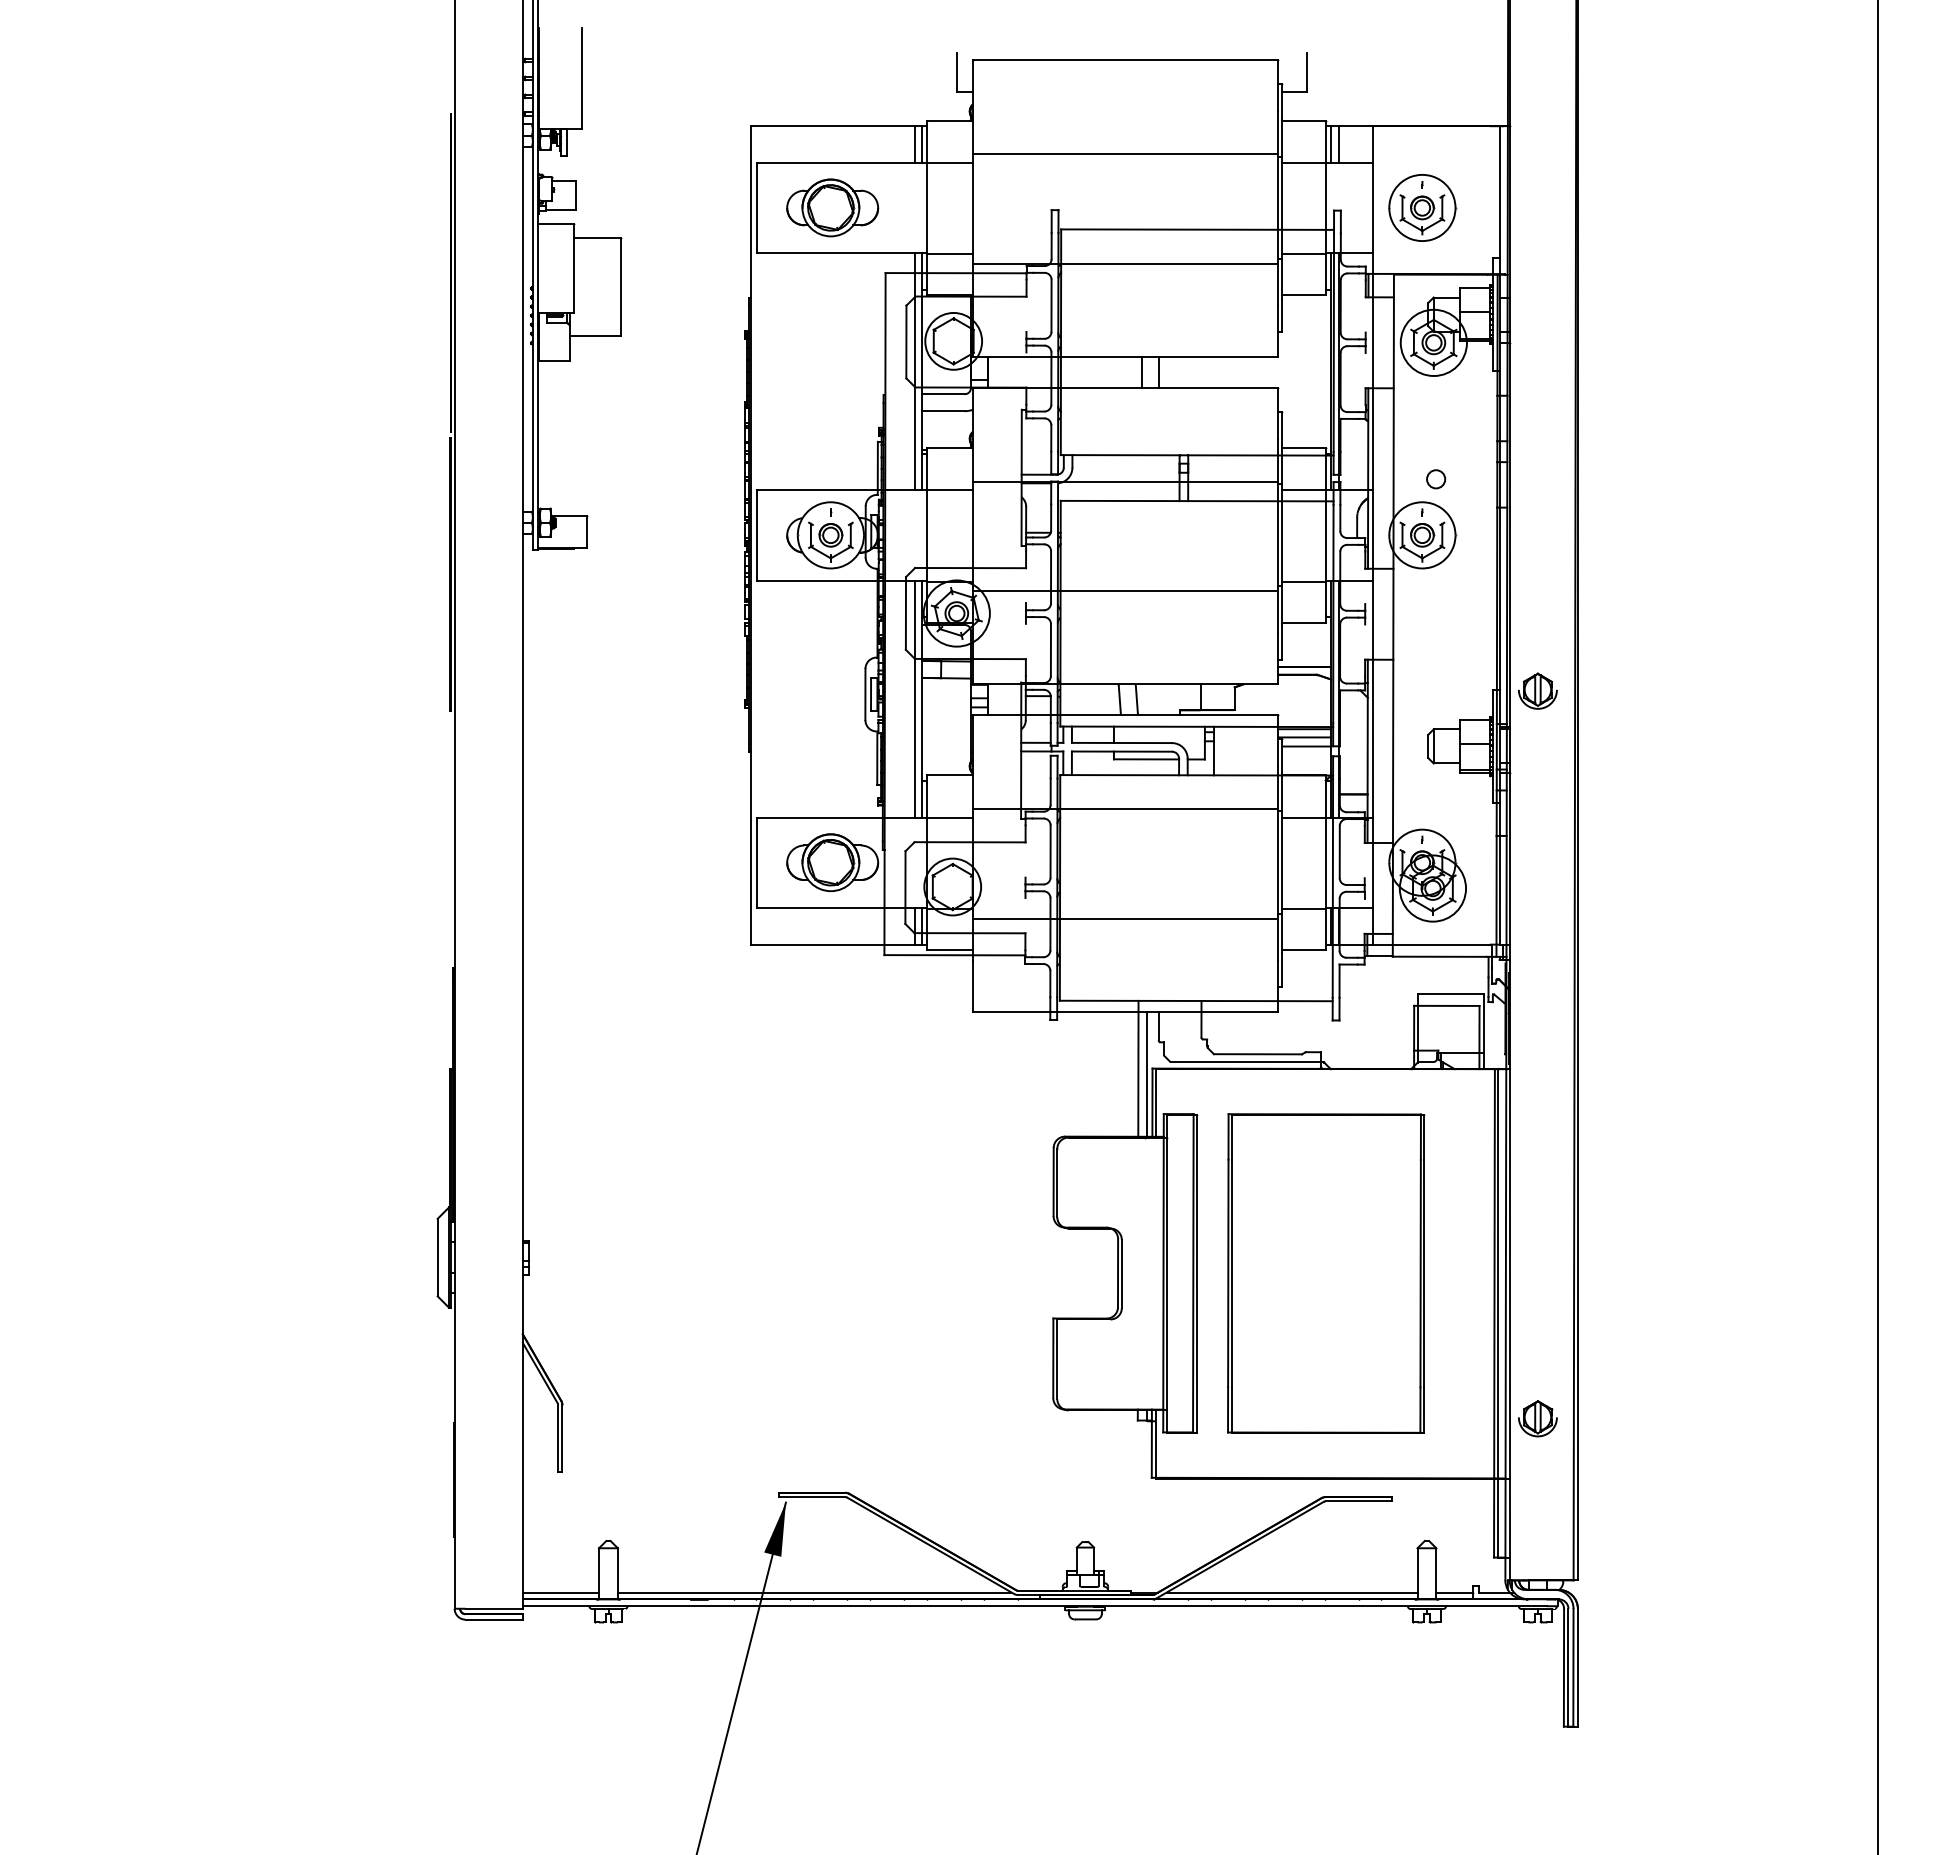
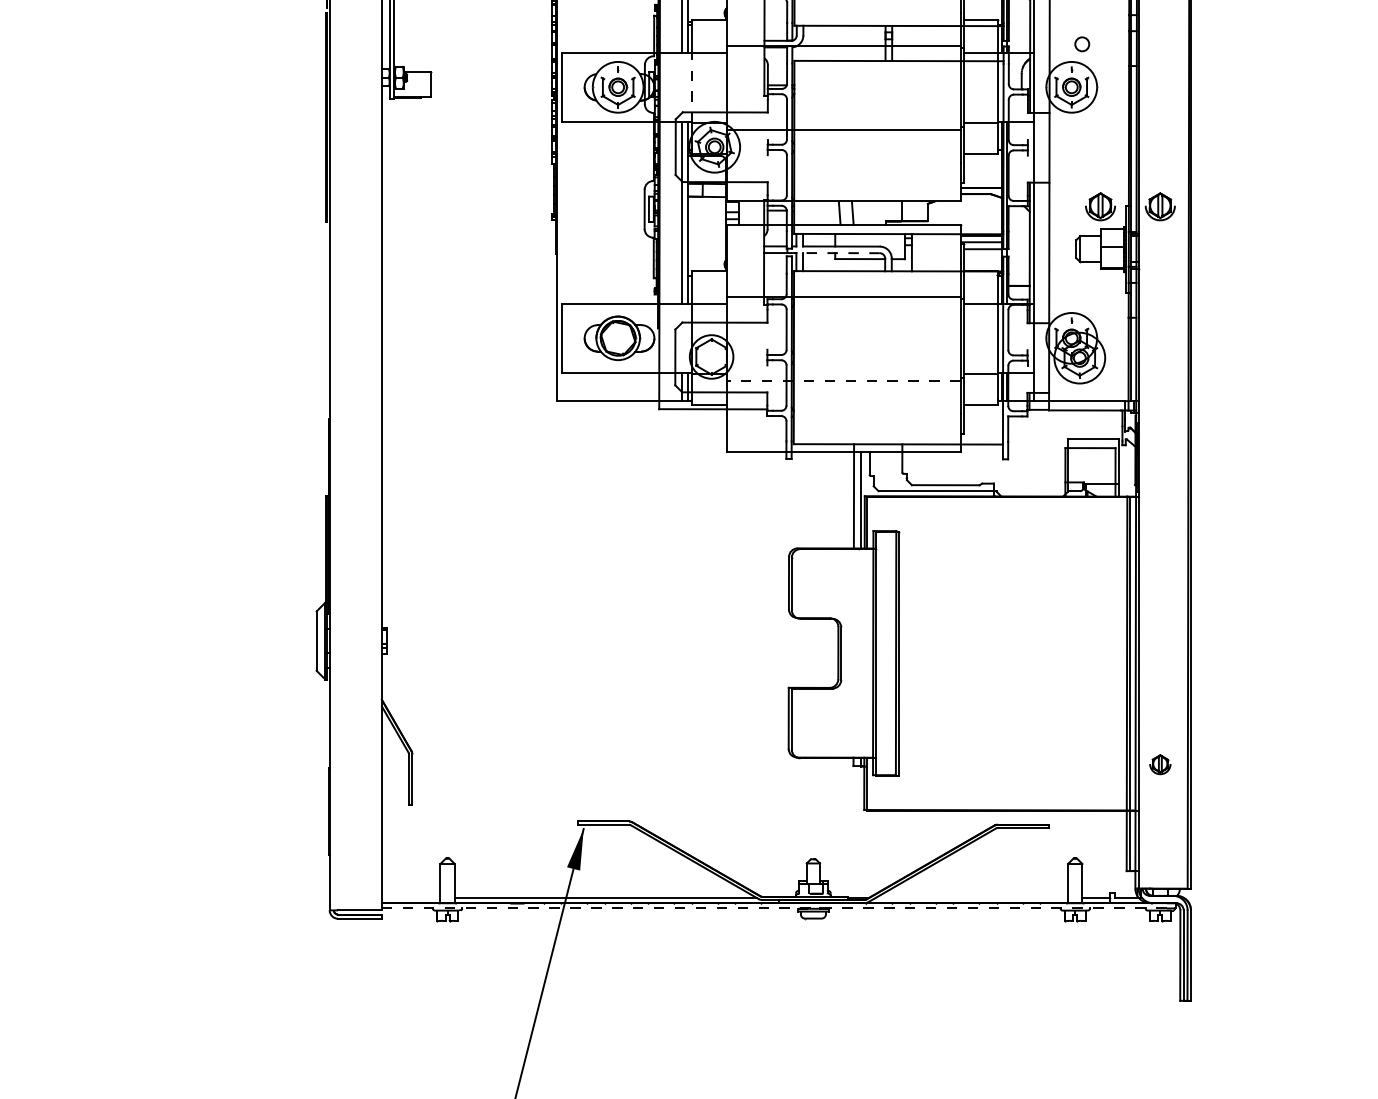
line: (927, 535) -> (692, 87), solid -> dashed
part: (1459, 690) -> (1100, 206), added
line: (1121, 751) -> (841, 253), solid -> dashed
line: (1124, 918) -> (843, 381), solid -> dashed
part: (1326, 1273) -> (998, 653), removed
part: (1537, 1418) -> (1160, 764), size x0.7
line: (560, 1592) -> (410, 897), removed
line: (1291, 1592) -> (971, 897), removed
line: (1034, 1606) -> (774, 908), solid -> dashed

